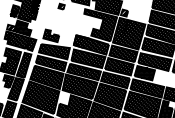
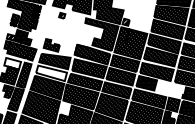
hatch: (12, 53) -> (12, 63), removed
hatch: (51, 62) -> (51, 72), removed

